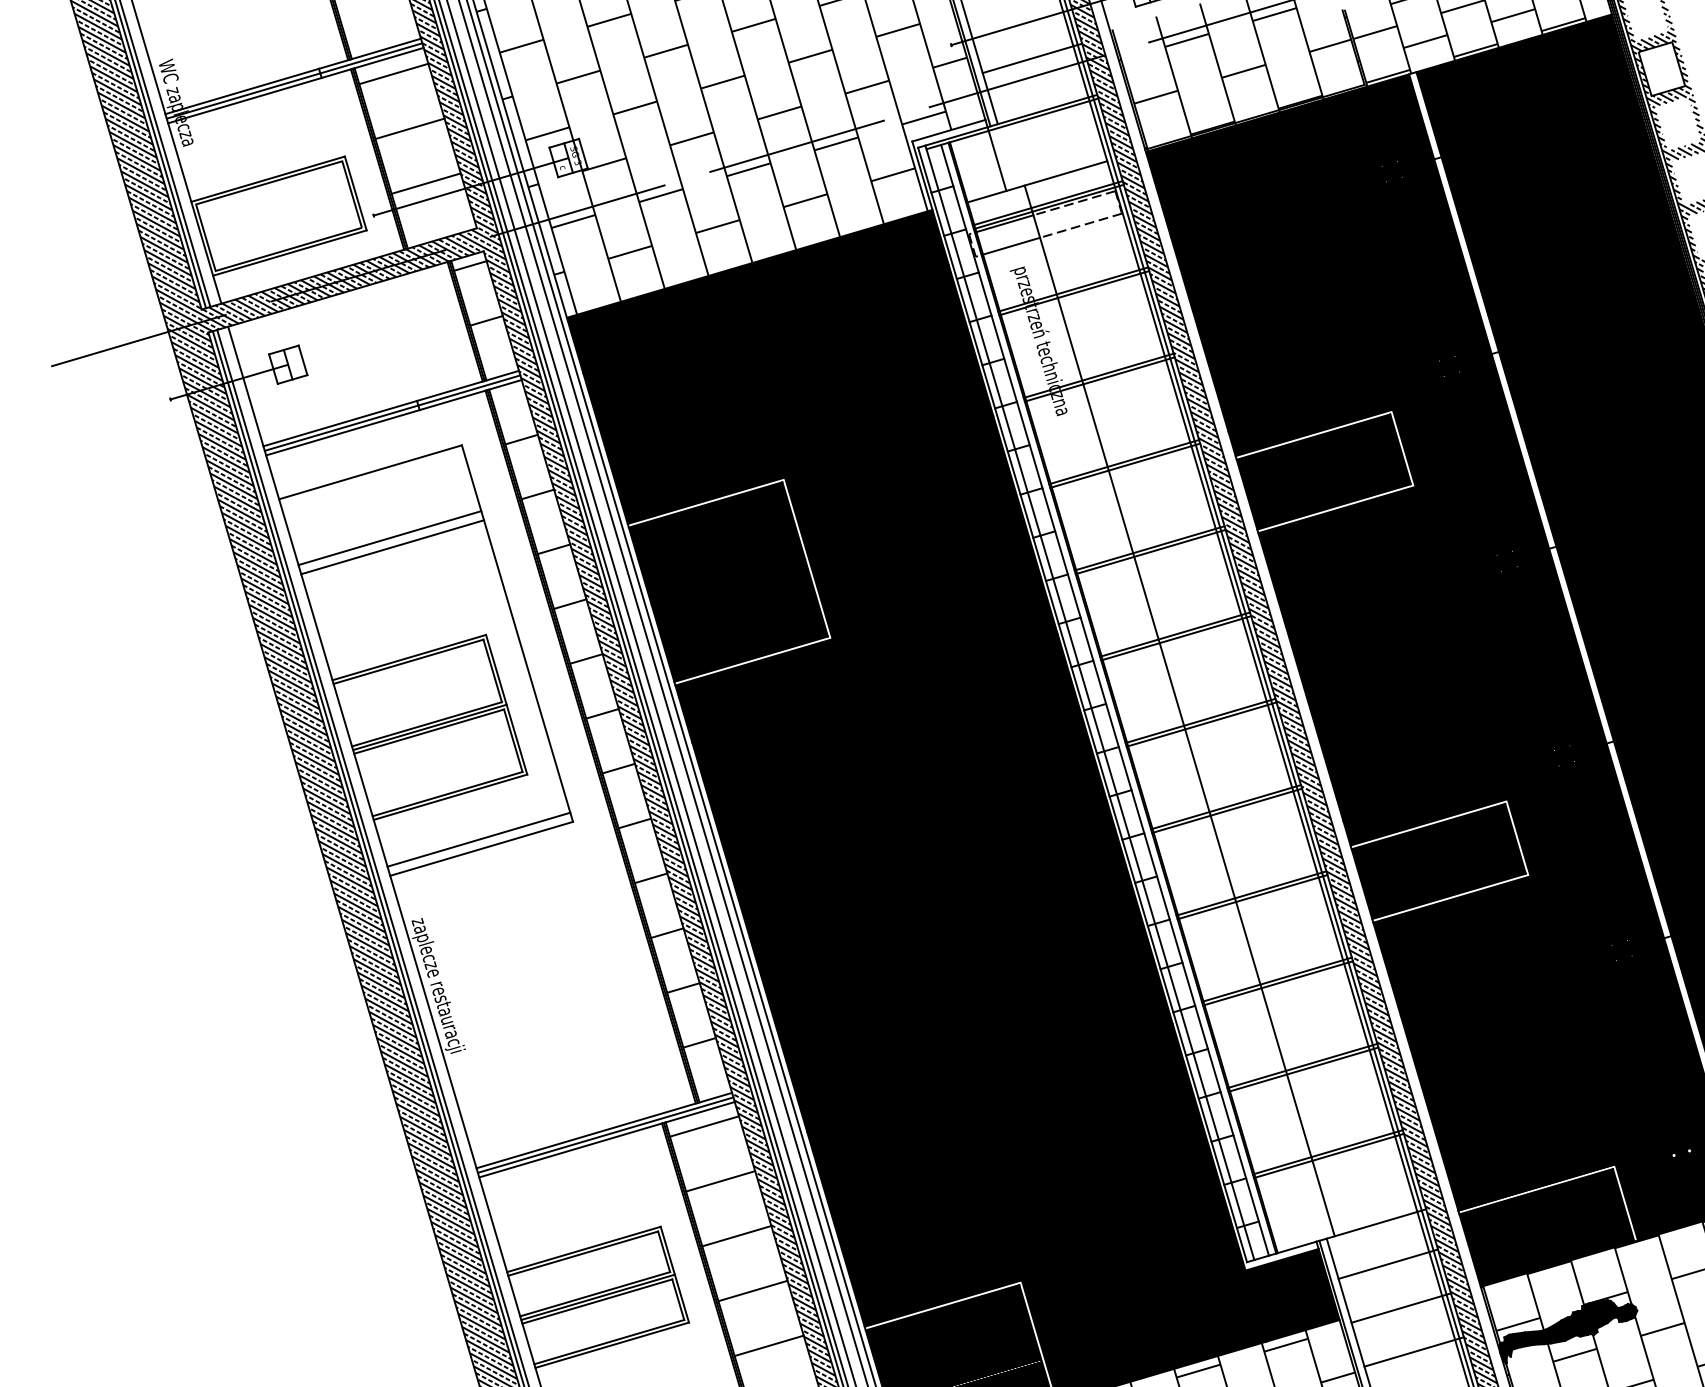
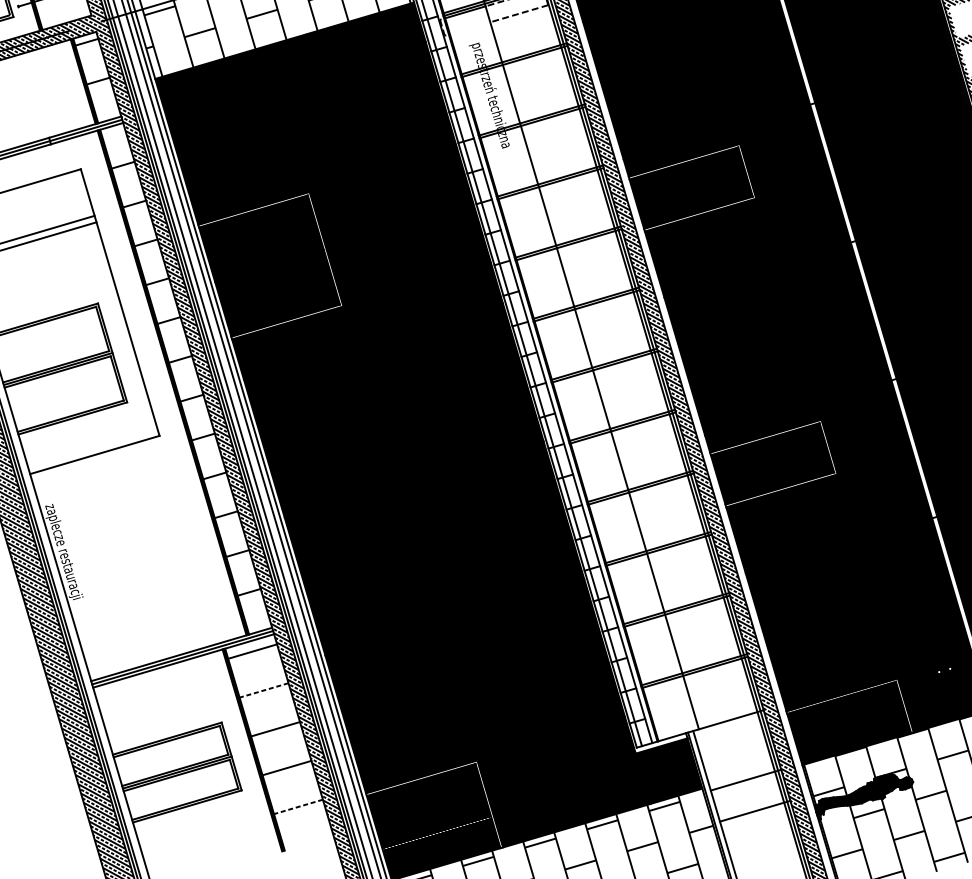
line: (1011, 245) -> (470, 27), removed
line: (478, 839) -> (92, 448), removed
line: (720, 1181) -> (263, 690), solid -> dashed
line: (1388, 1263) -> (737, 748), removed
line: (768, 1345) -> (297, 806), solid -> dashed

